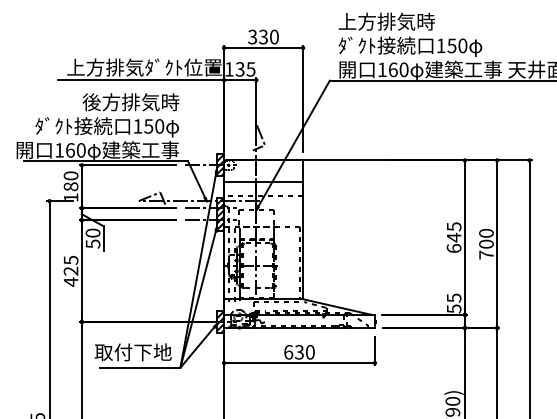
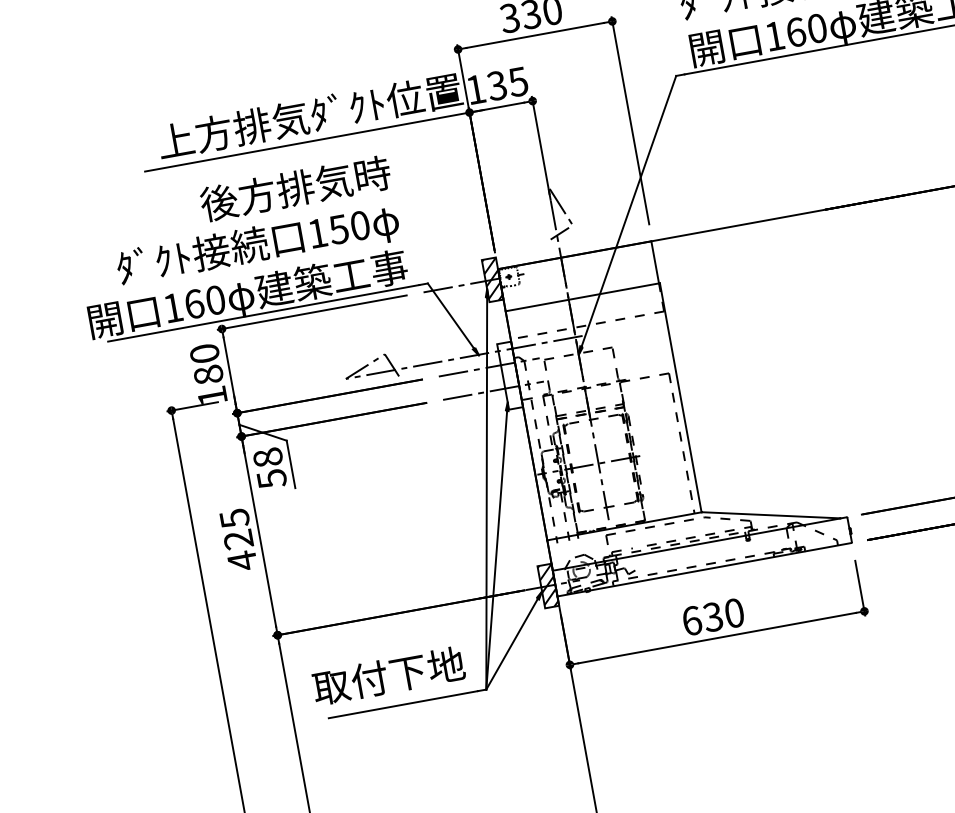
hatch: (220, 214) -> (510, 376), removed
text: (93, 232) -> (268, 456), 50 -> 58

